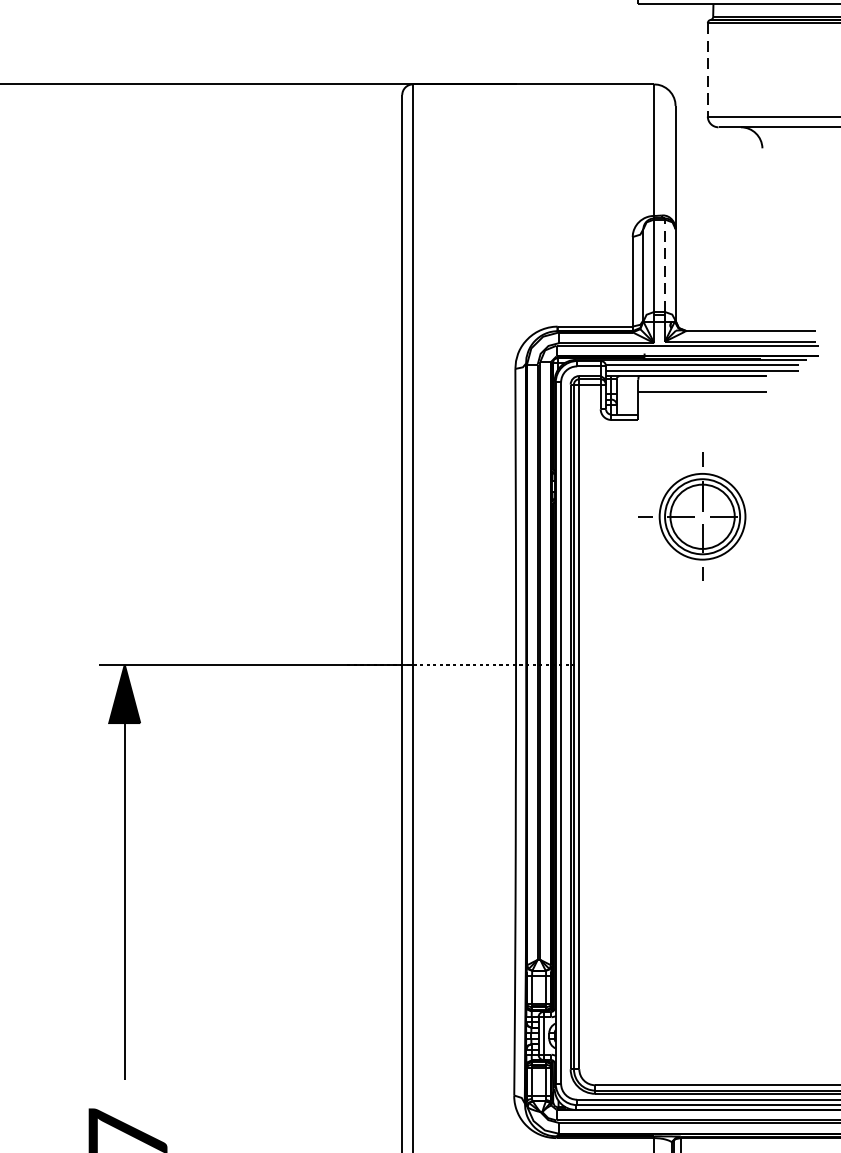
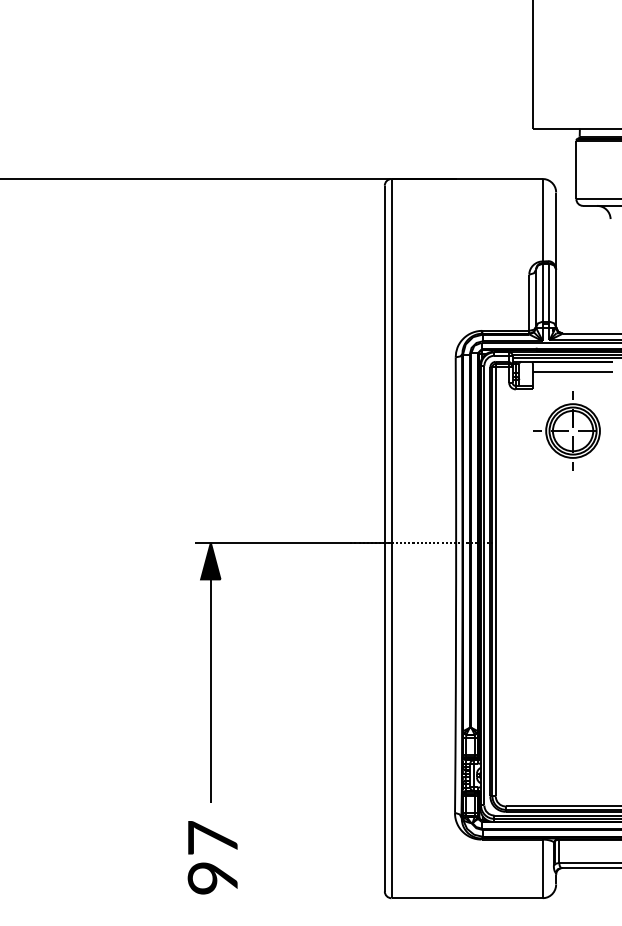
line: (708, 70) -> (576, 170), dashed -> solid
line: (664, 265) -> (549, 292), dashed -> solid
part: (692, 515) -> (566, 430), moved

